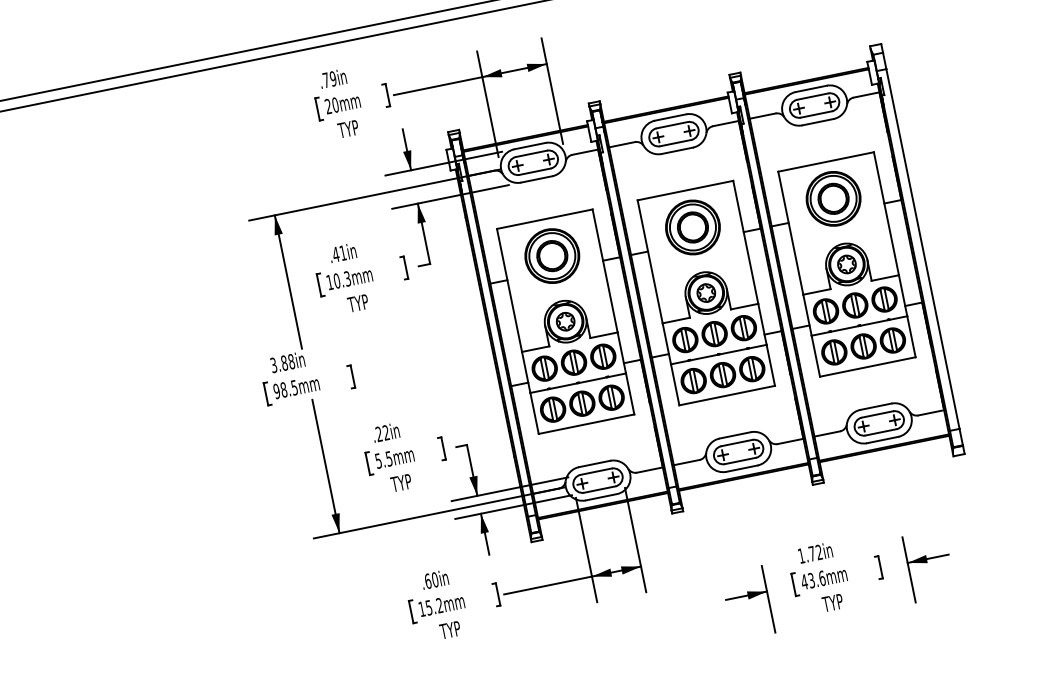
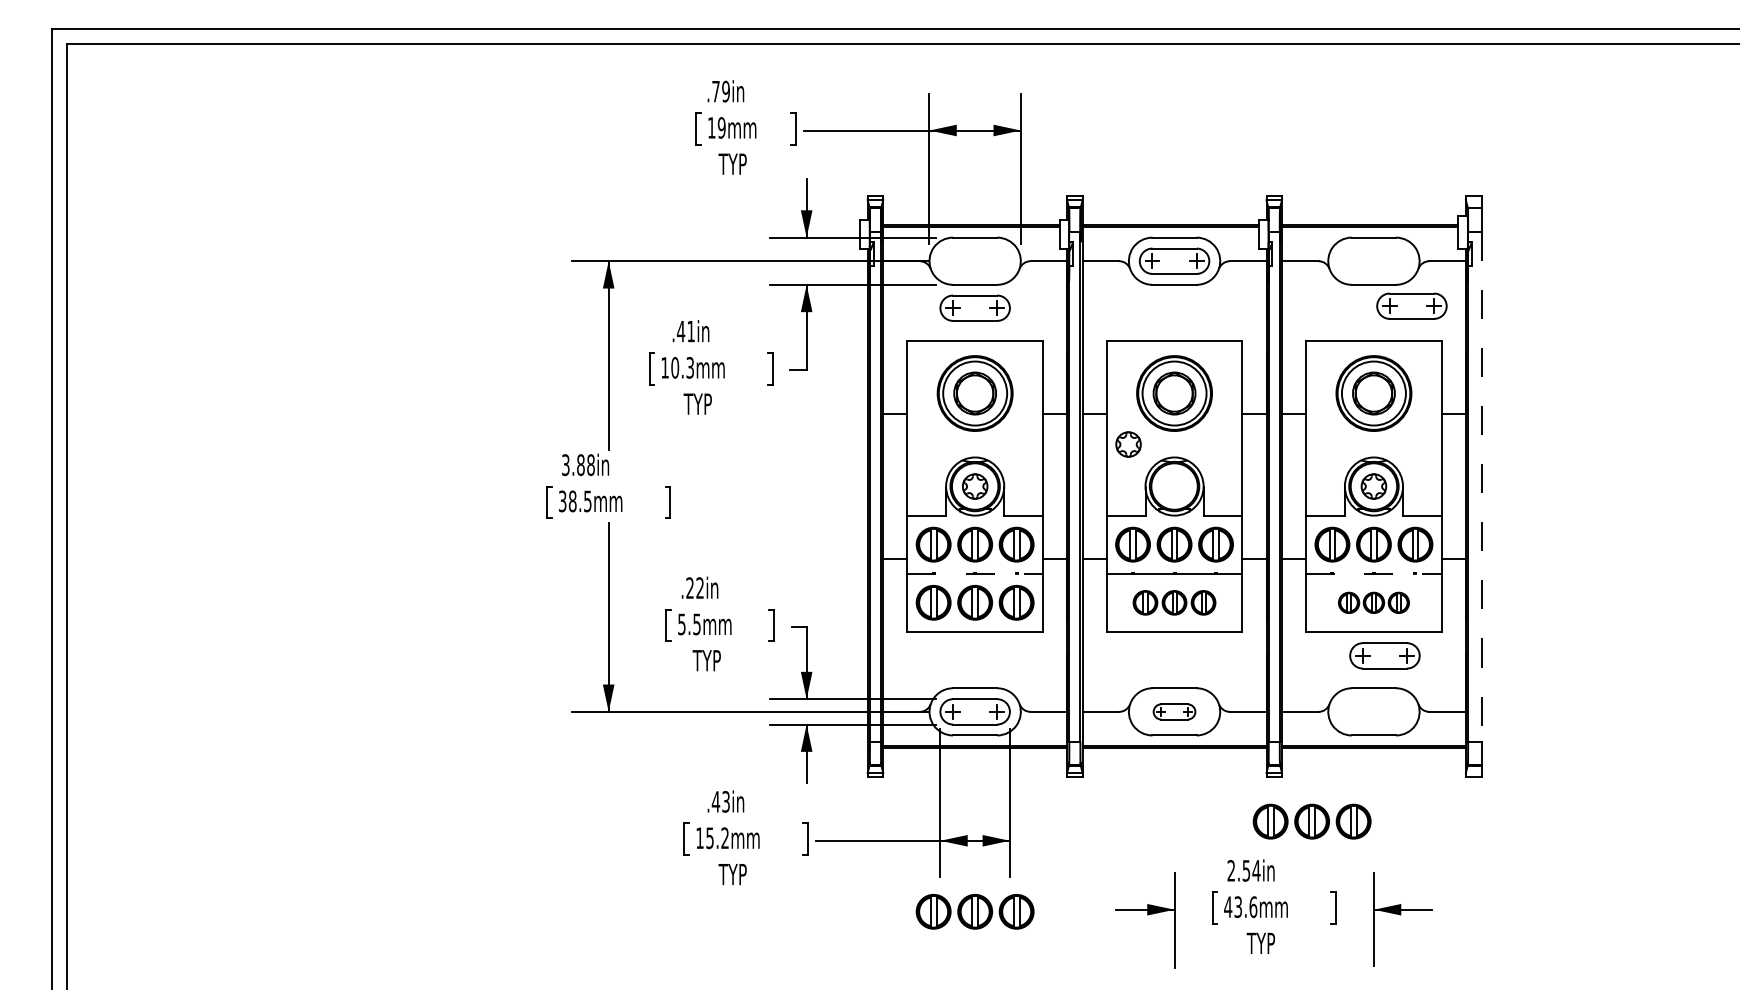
text: (331, 105) -> (716, 127), 20mm -> 19mm
part: (814, 105) -> (1411, 305), moved
part: (532, 162) -> (974, 307), moved
line: (922, 249) -> (1481, 487), solid -> dashed
part: (706, 293) -> (1128, 444), moved
line: (859, 325) -> (1373, 573), solid -> dashed
part: (863, 346) -> (1373, 602), size x0.6
part: (722, 374) -> (1174, 602), size x0.7
line: (578, 382) -> (975, 573), solid -> dashed
text: (276, 390) -> (562, 500), 98.5mm -> 38.5mm
part: (878, 423) -> (1384, 655), moved
part: (738, 451) -> (1174, 711), size x0.6
part: (850, 509) -> (1311, 821), added
text: (810, 554) -> (1243, 870), 1.72in -> 2.54in
text: (431, 580) -> (720, 801), .60in -> .43in
part: (626, 621) -> (974, 911), added

